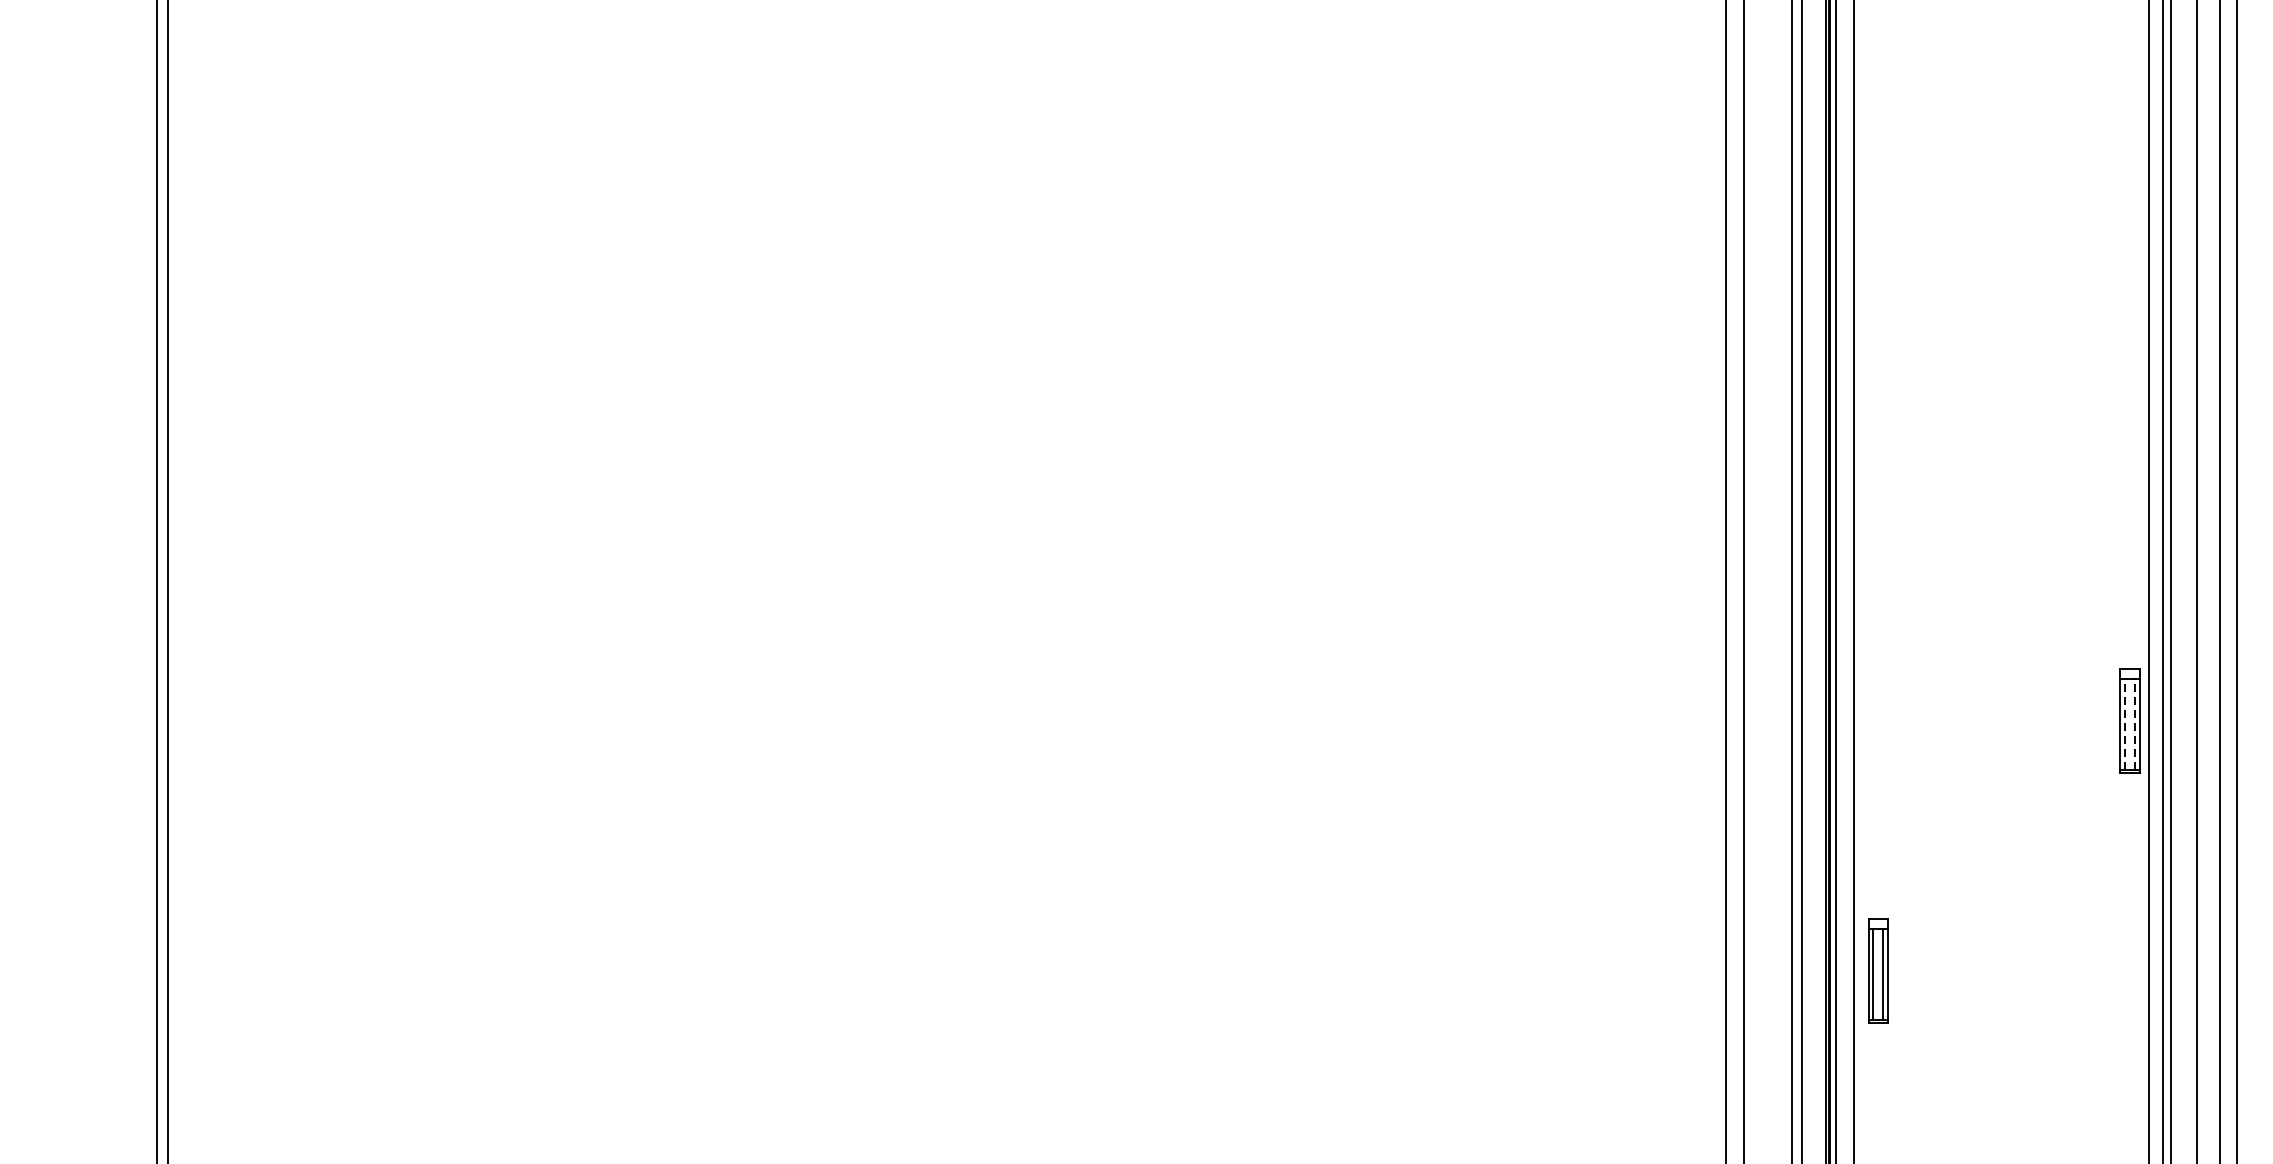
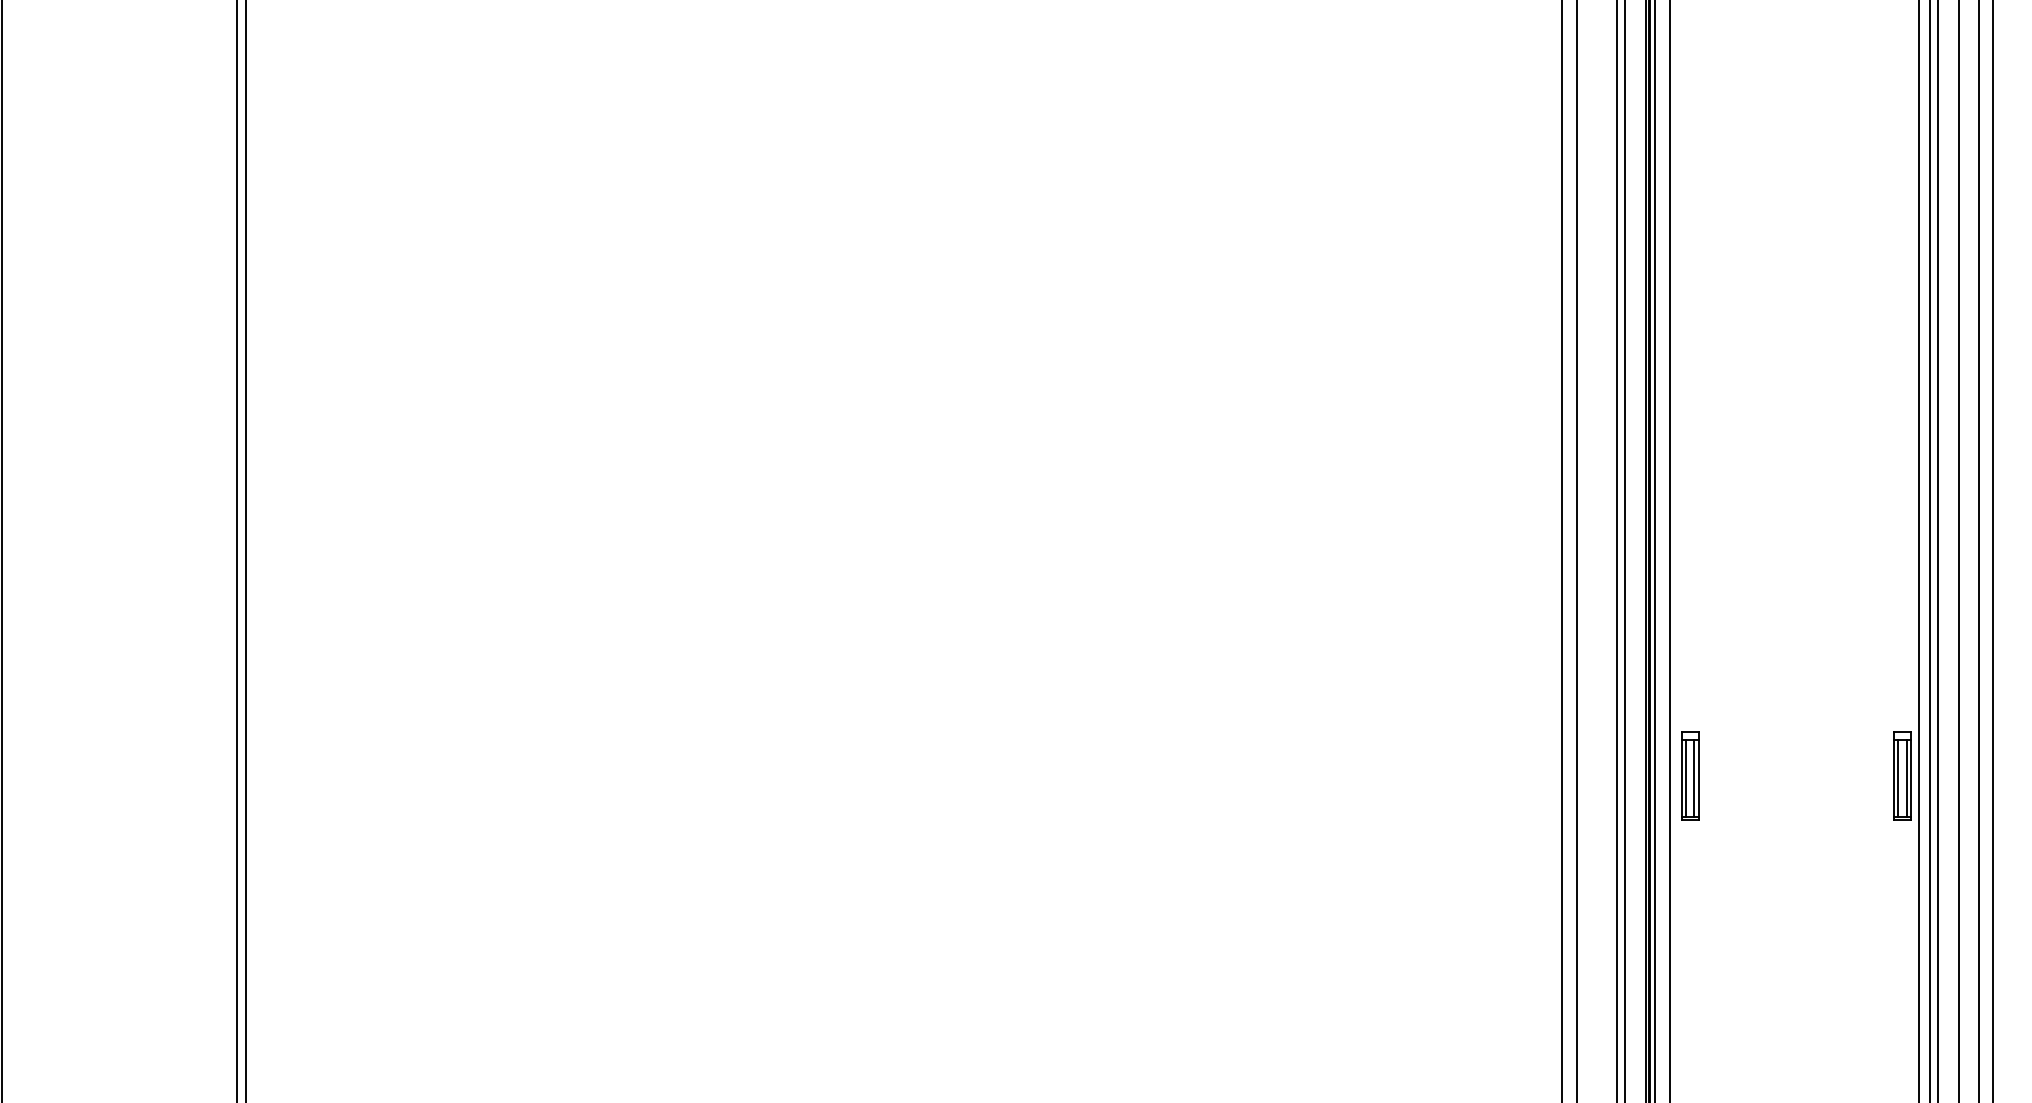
line: (2124, 723) -> (1898, 778), dashed -> solid
line: (2134, 723) -> (1906, 778), dashed -> solid
part: (1878, 970) -> (1690, 775), moved

